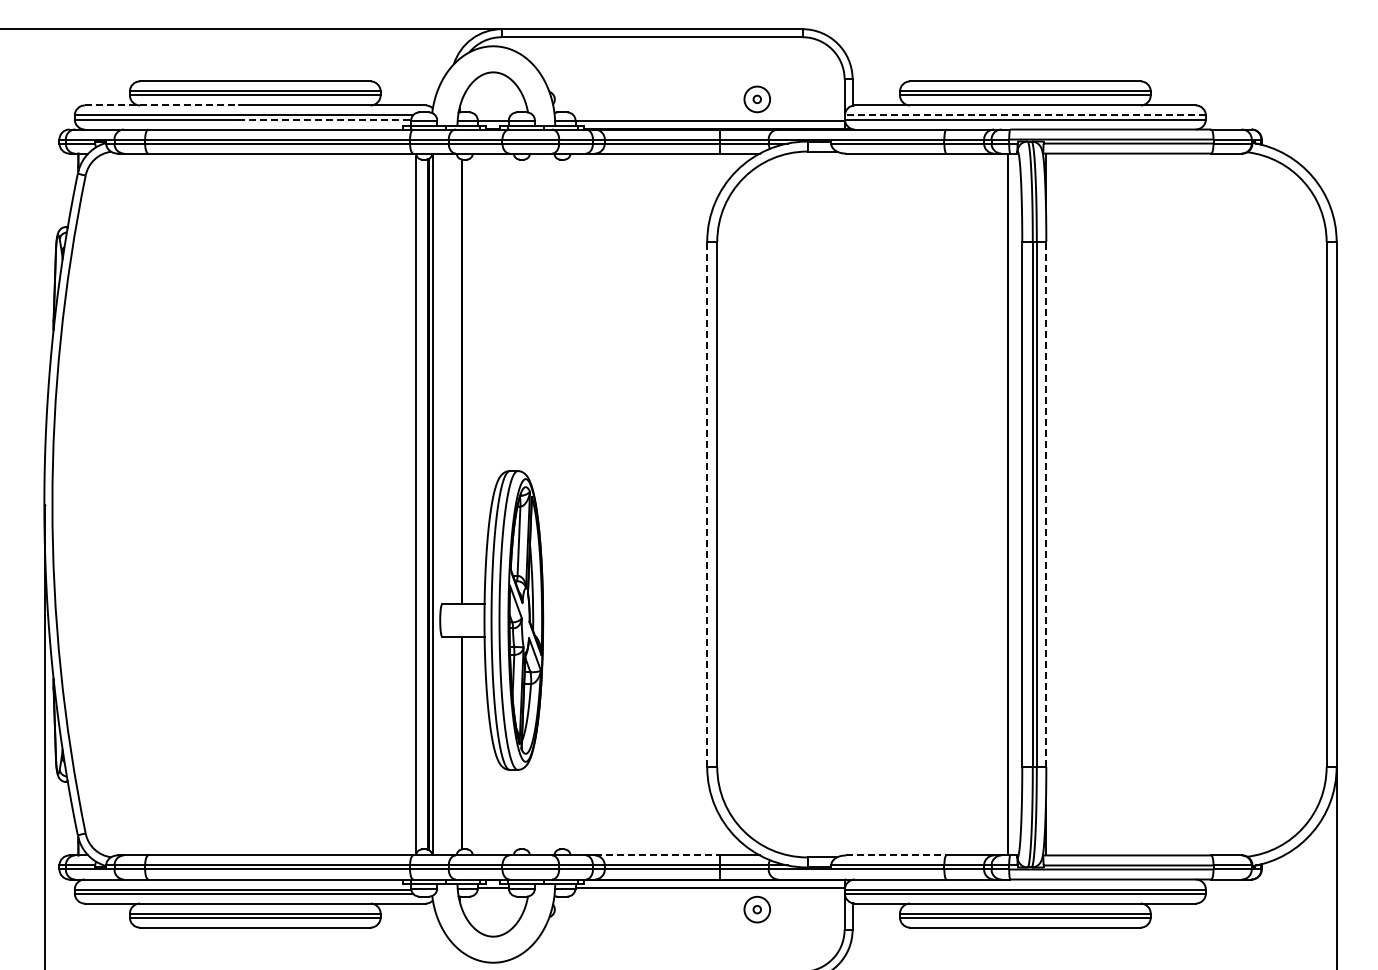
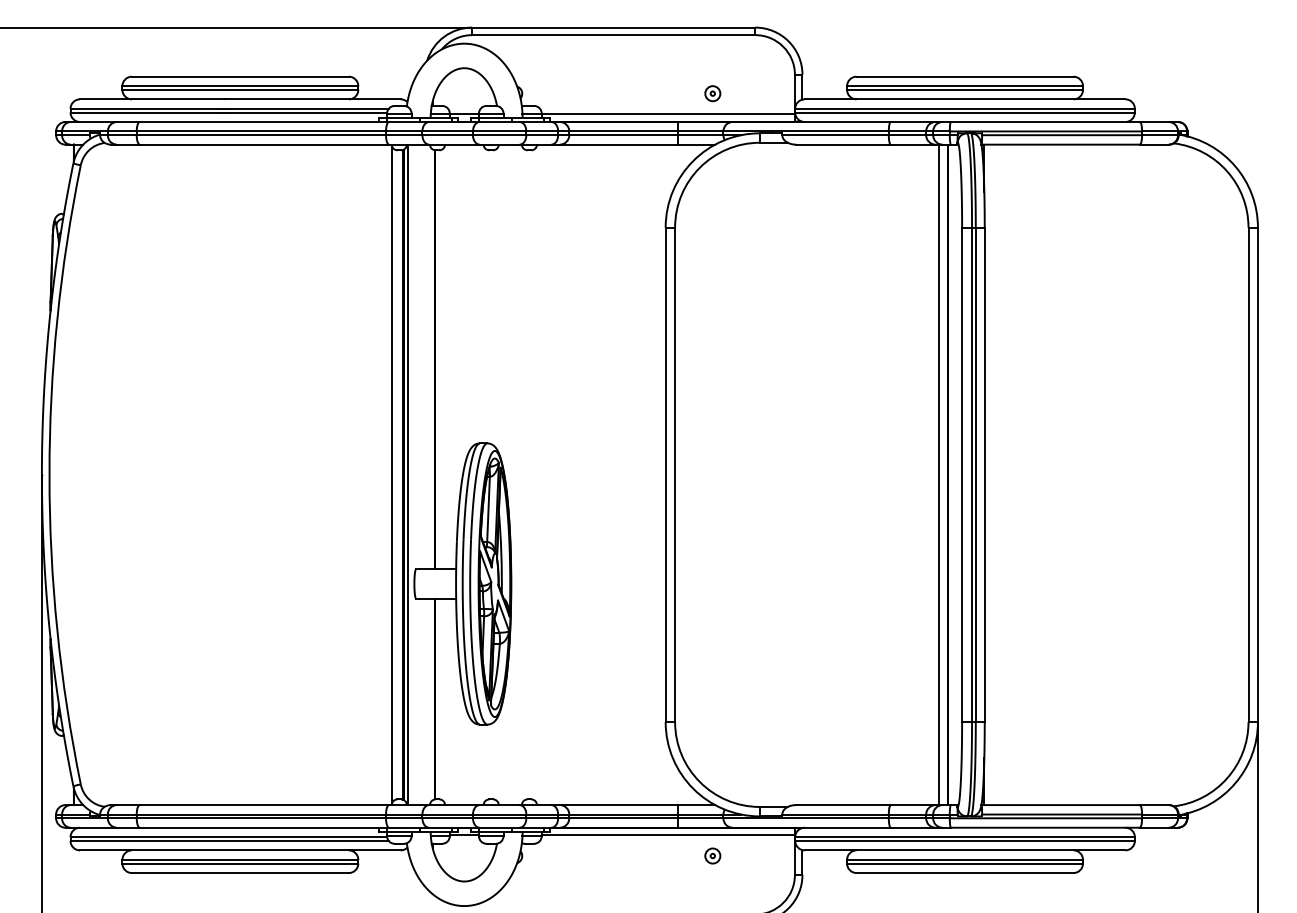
part: (757, 99) -> (712, 93), size x0.62
line: (161, 105) -> (152, 99), dashed -> solid
line: (1024, 115) -> (964, 108), dashed -> solid
line: (324, 119) -> (305, 112), dashed -> solid
line: (707, 504) -> (665, 474), dashed -> solid
line: (998, 504) -> (939, 474), added
line: (1046, 504) -> (984, 474), dashed -> solid
line: (657, 855) -> (618, 805), dashed -> solid
line: (896, 855) -> (843, 805), dashed -> solid
part: (757, 909) -> (712, 855), size x0.62

